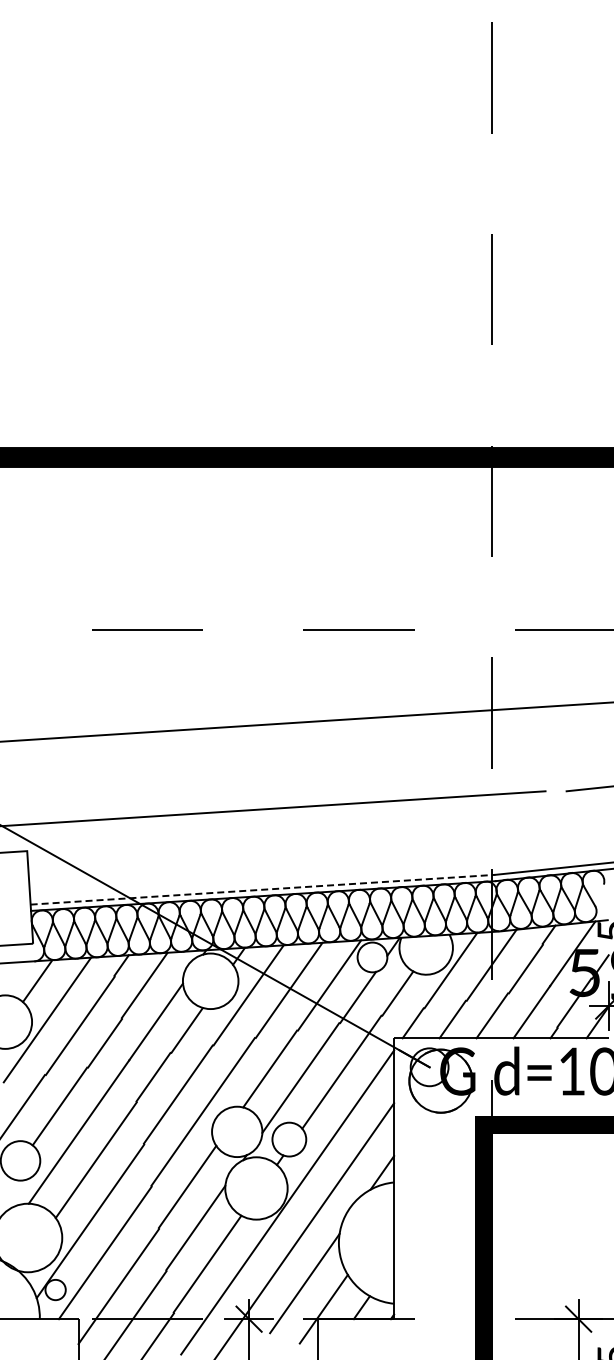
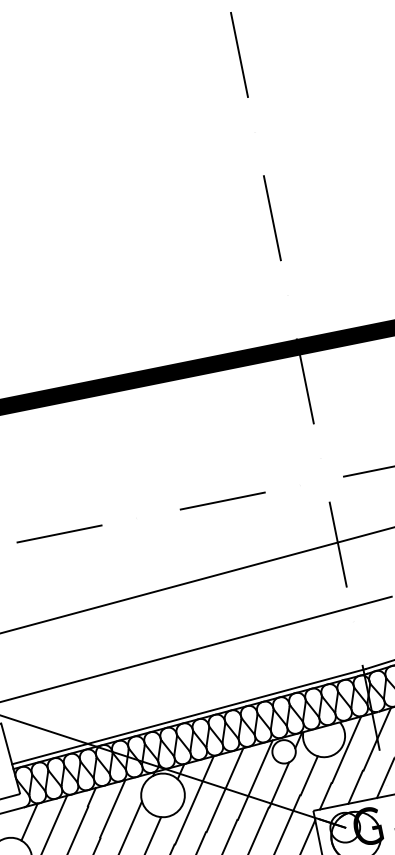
line: (262, 889) -> (188, 716), dashed -> solid

